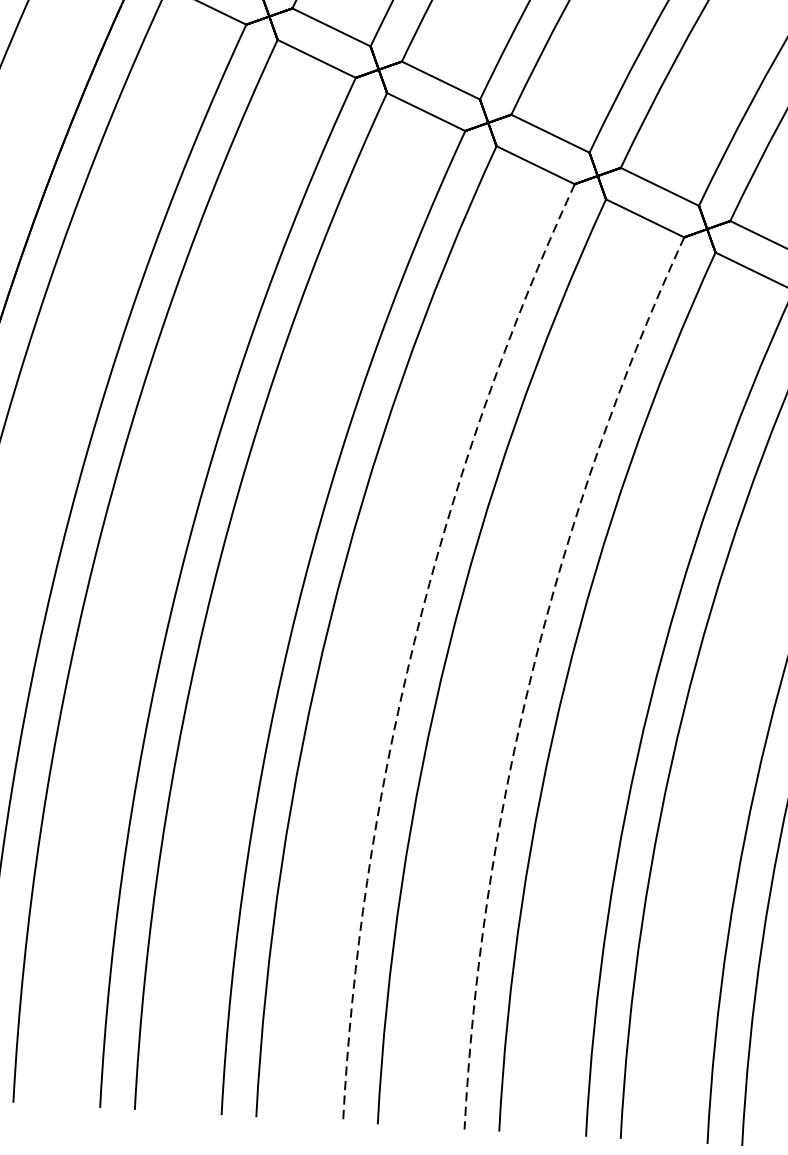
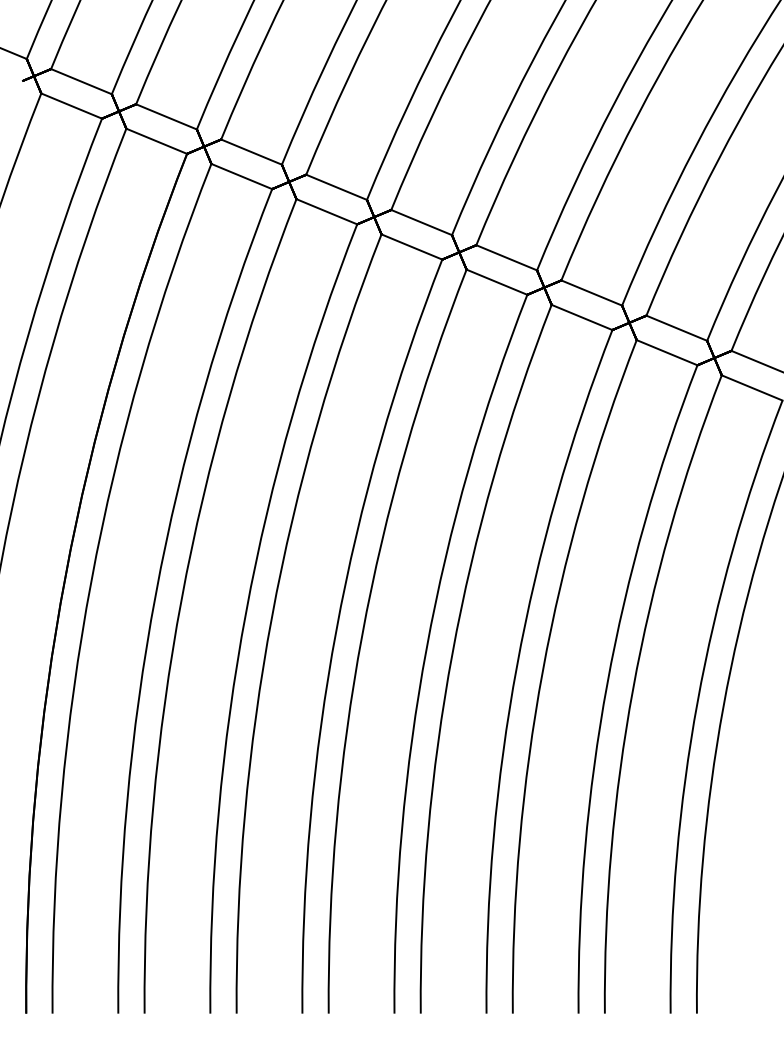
arc: (414, 641) -> (426, 647), dashed -> solid
arc: (532, 672) -> (517, 665), dashed -> solid

